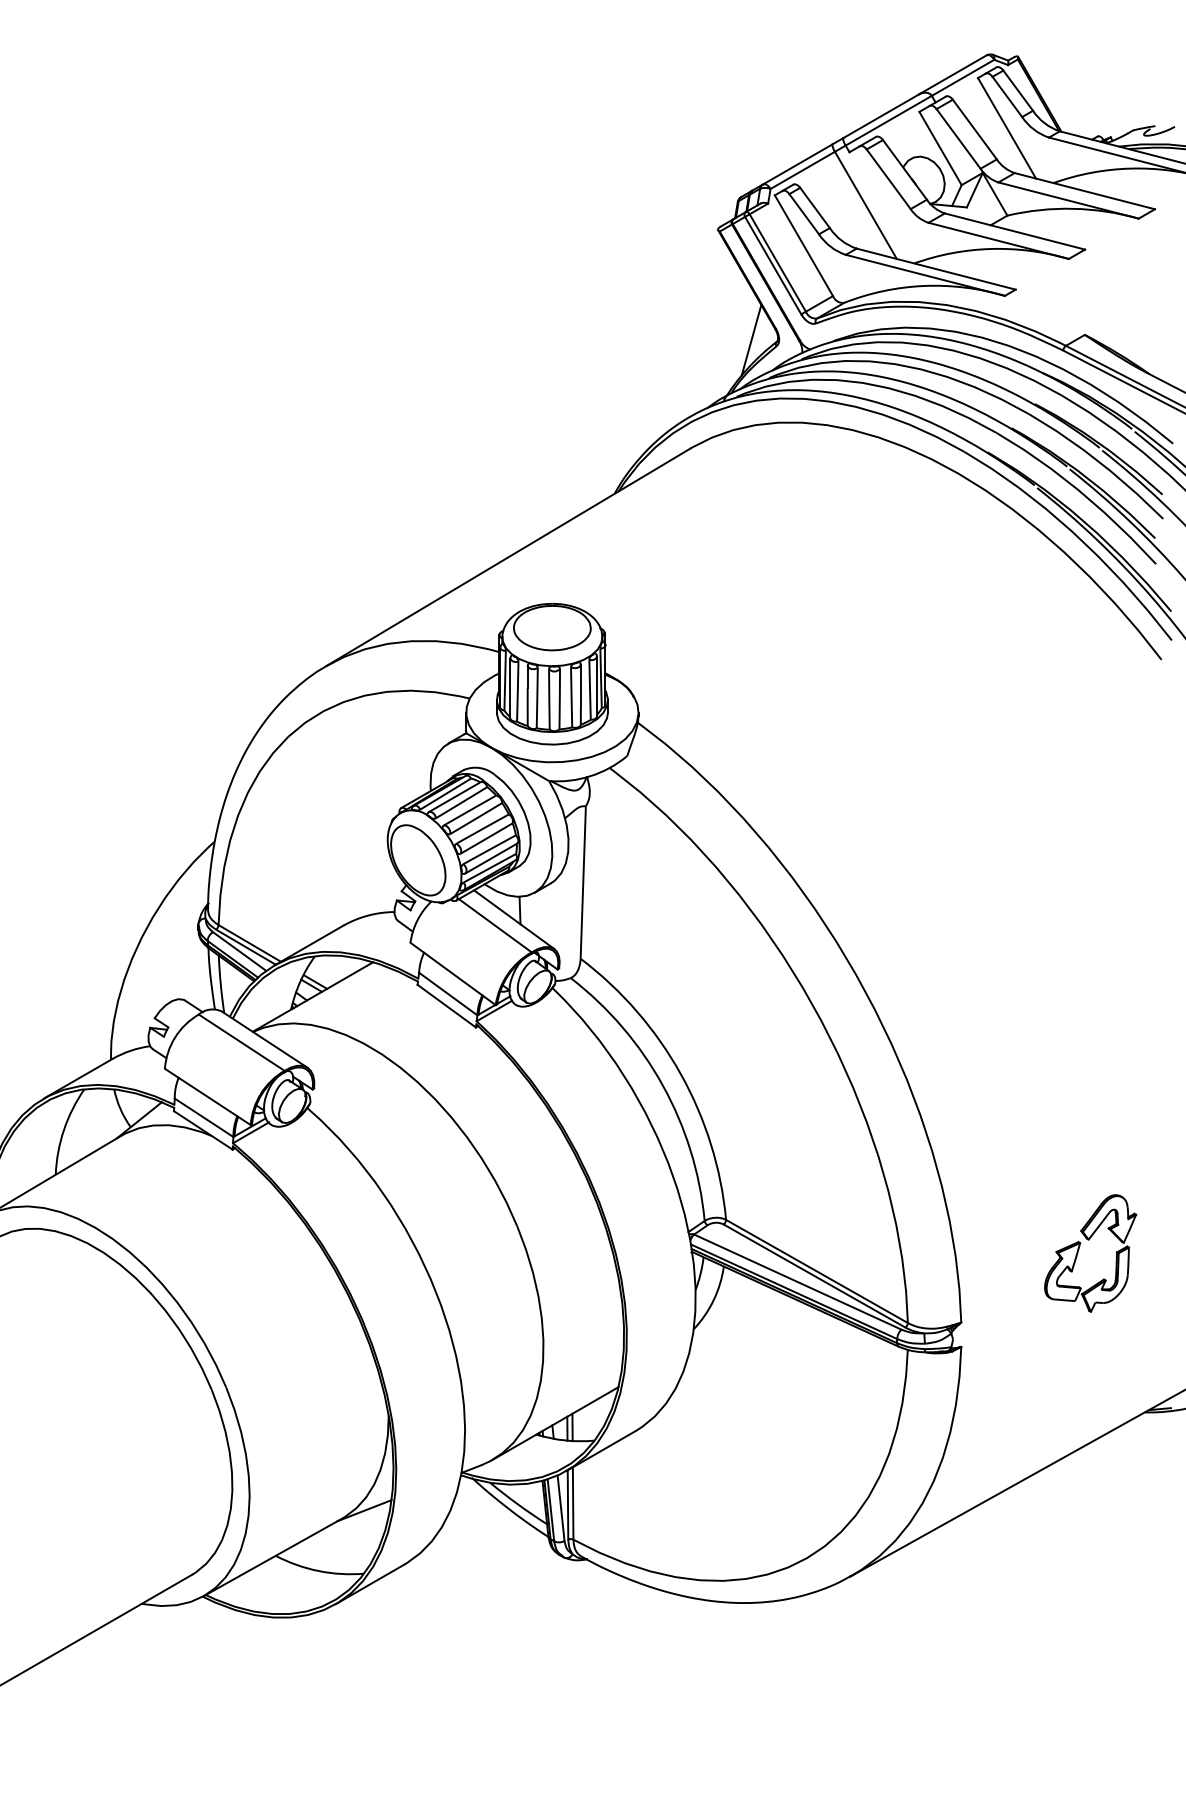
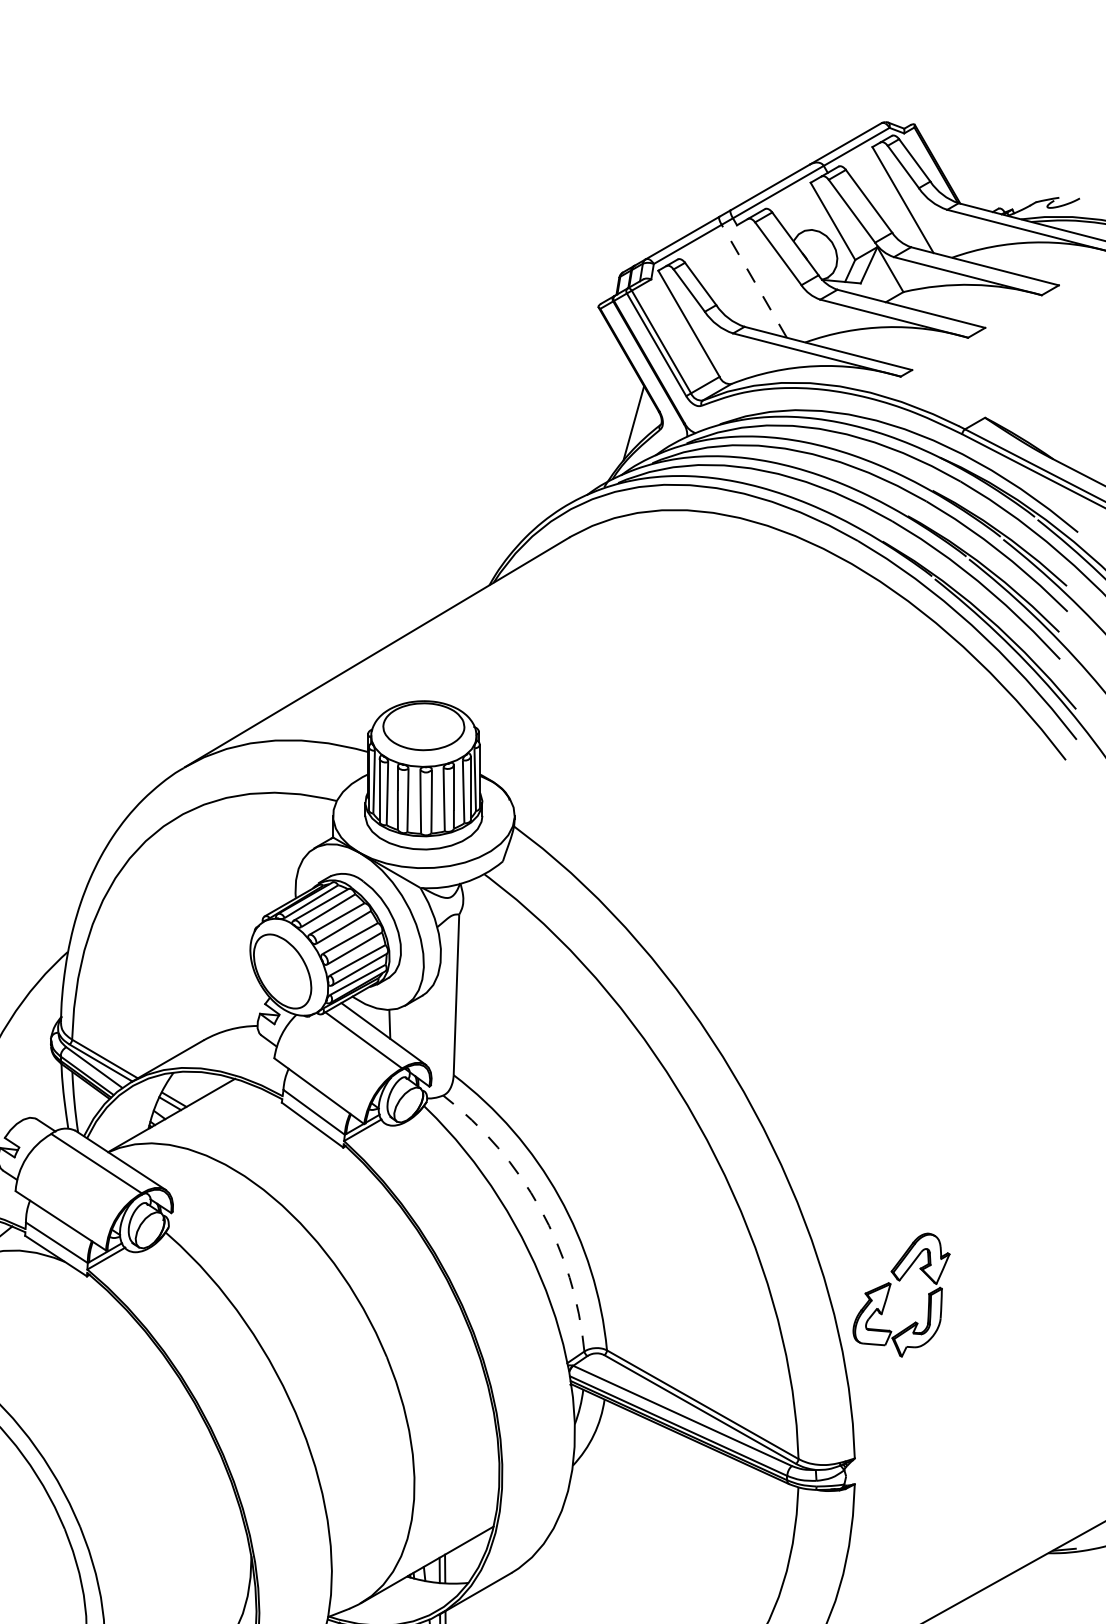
line: (865, 205) -> (753, 281), solid -> dashed
arc: (662, 1085) -> (539, 1208), solid -> dashed
part: (1079, 1249) -> (889, 1290), moved

